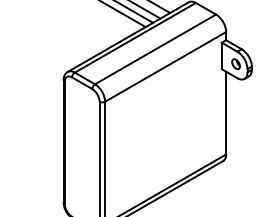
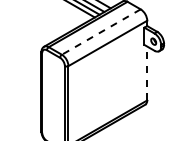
line: (154, 50) -> (100, 32), solid -> dashed
line: (226, 113) -> (147, 73), solid -> dashed

